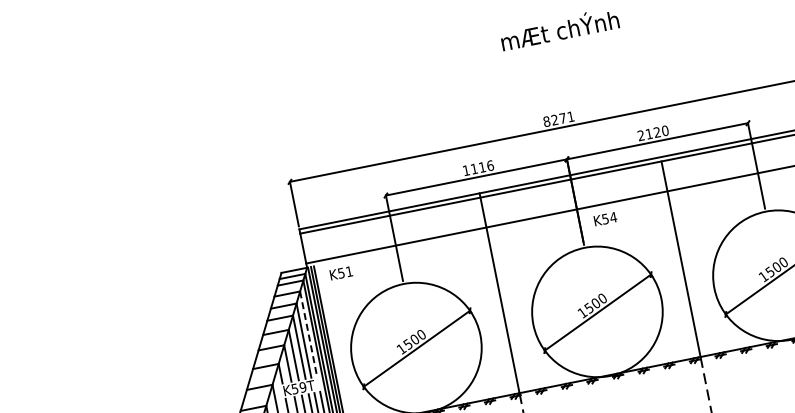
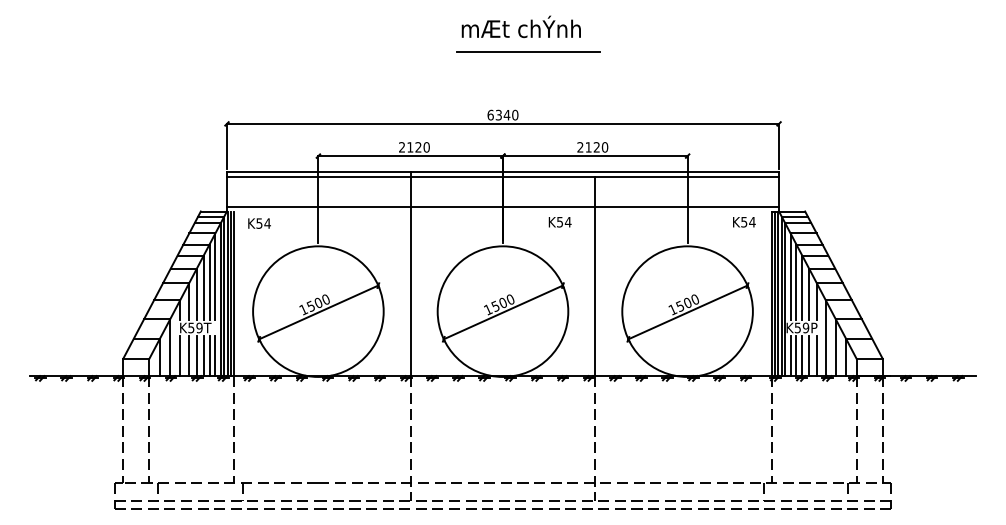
line: (570, 51) -> (527, 51), added
text: (558, 118) -> (502, 114), 8271 -> 6340
text: (478, 168) -> (414, 147), 1116 -> 2120
text: (604, 219) -> (559, 222), moved
text: (349, 271) -> (267, 223), K51 -> K54
line: (308, 334) -> (215, 277), dashed -> solid

